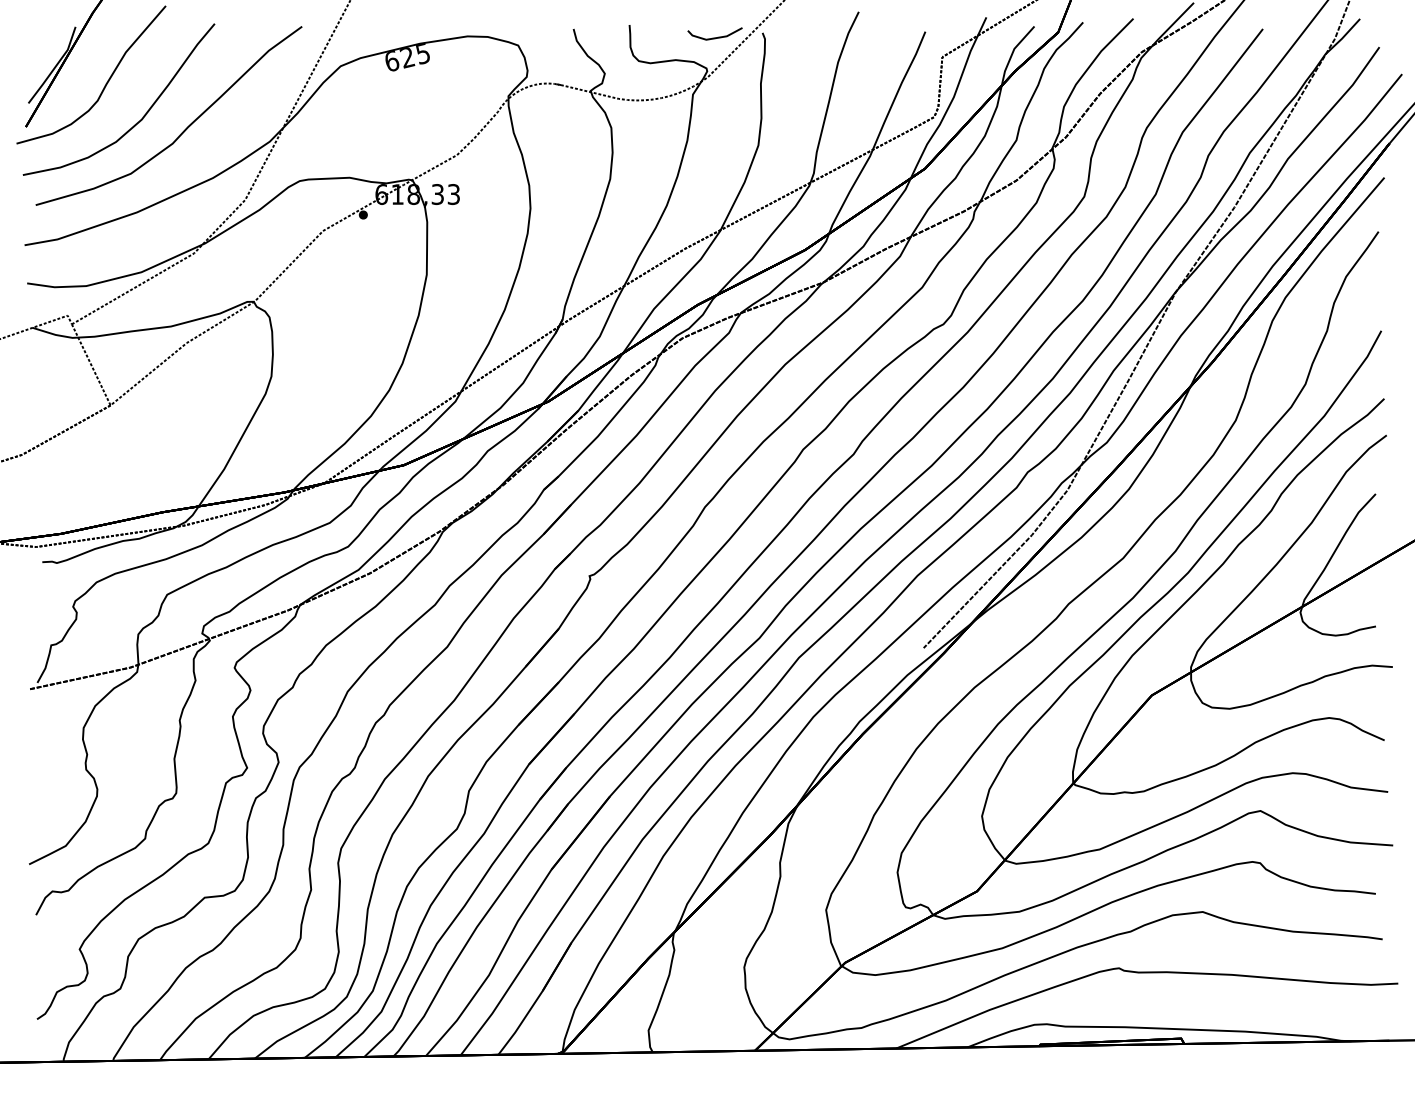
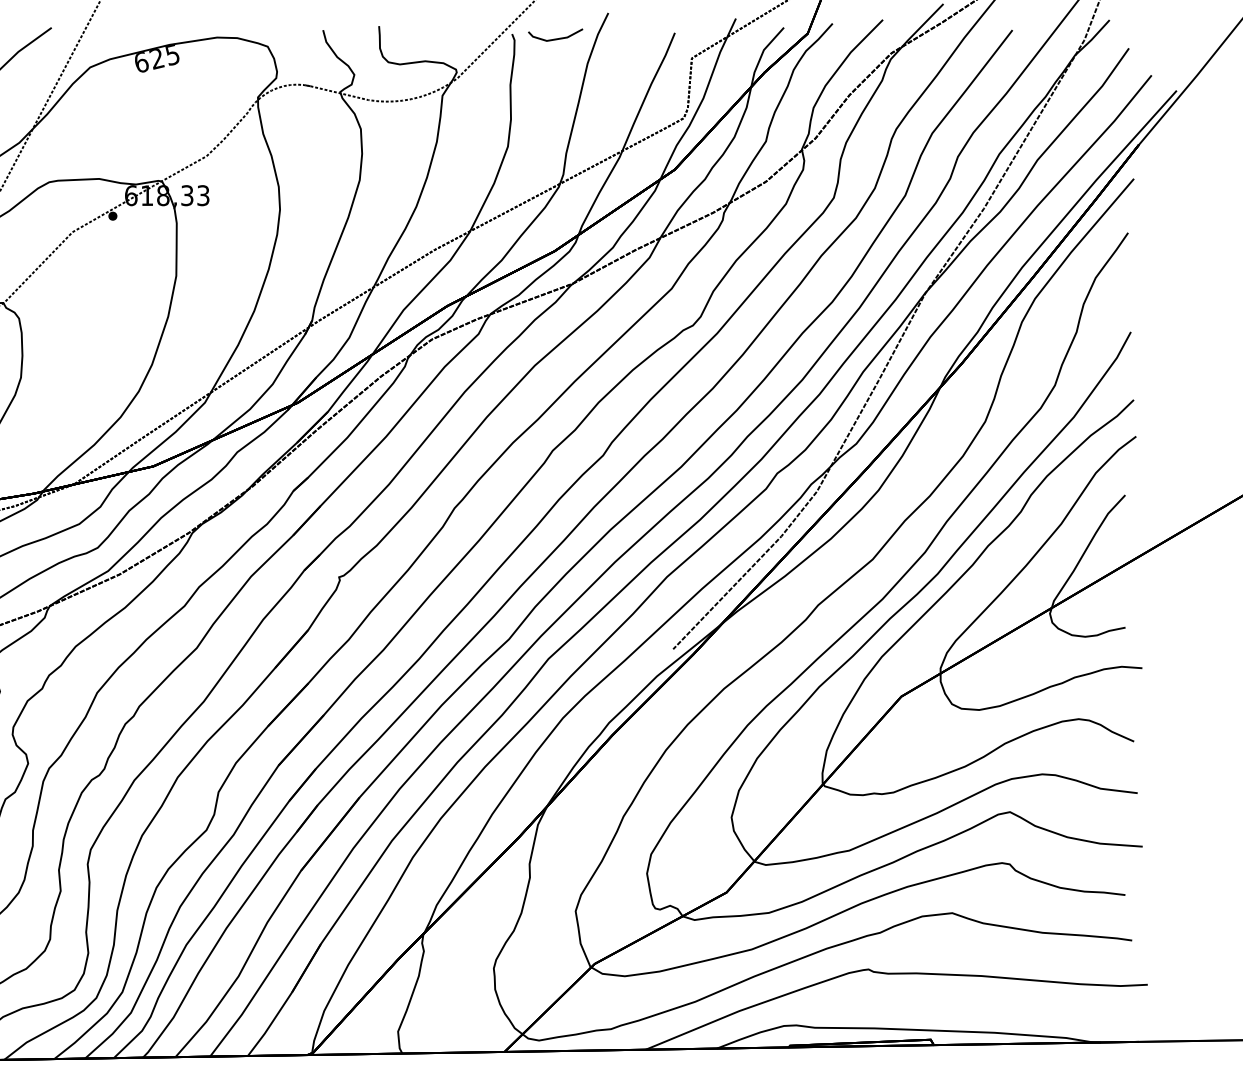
line: (714, 37) -> (555, 38), moved

